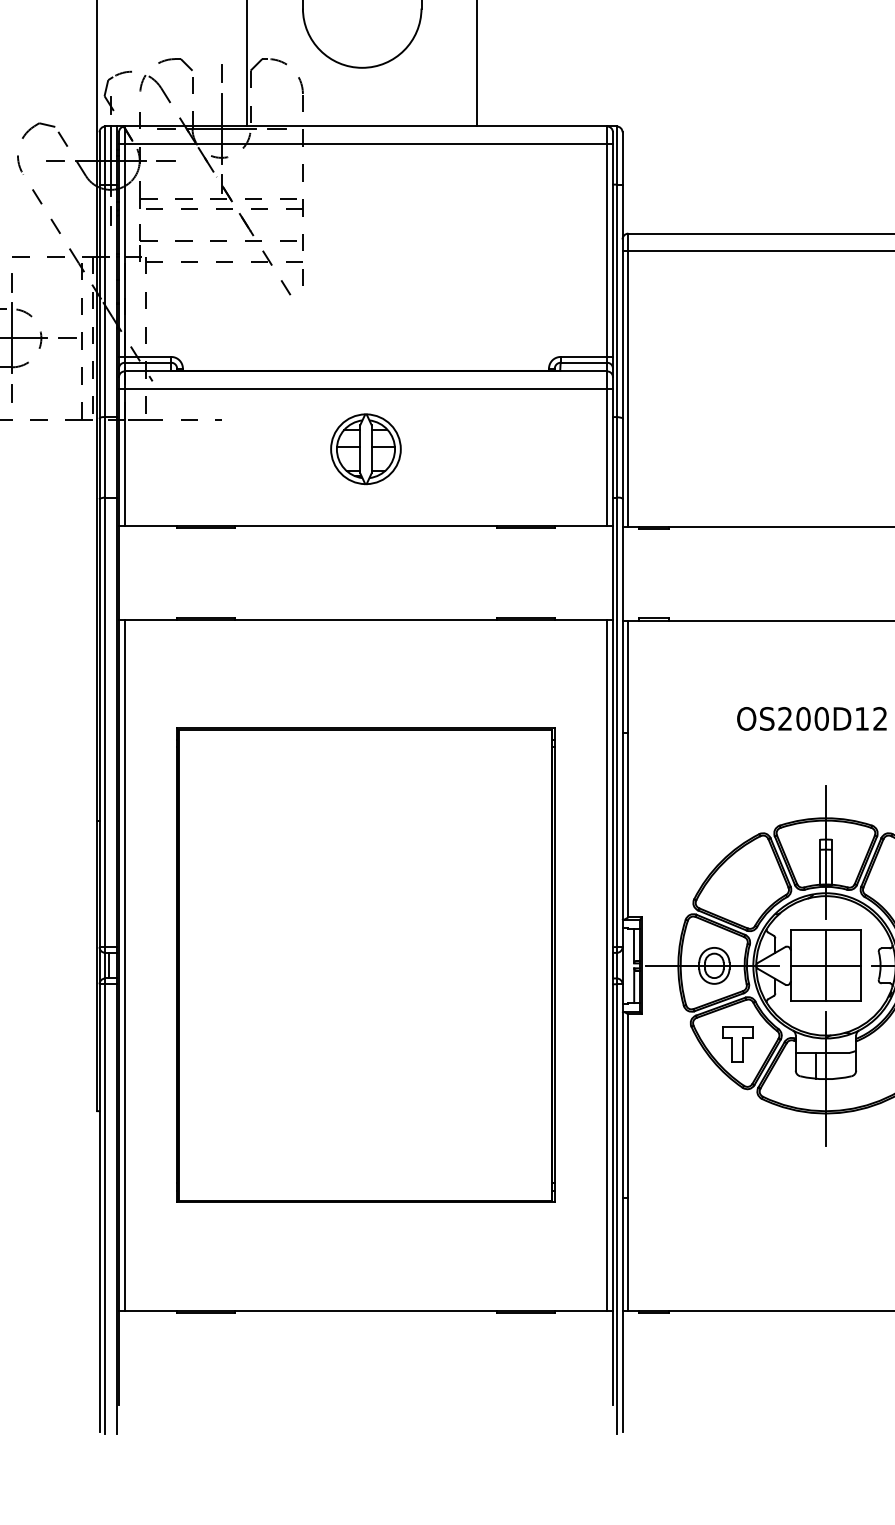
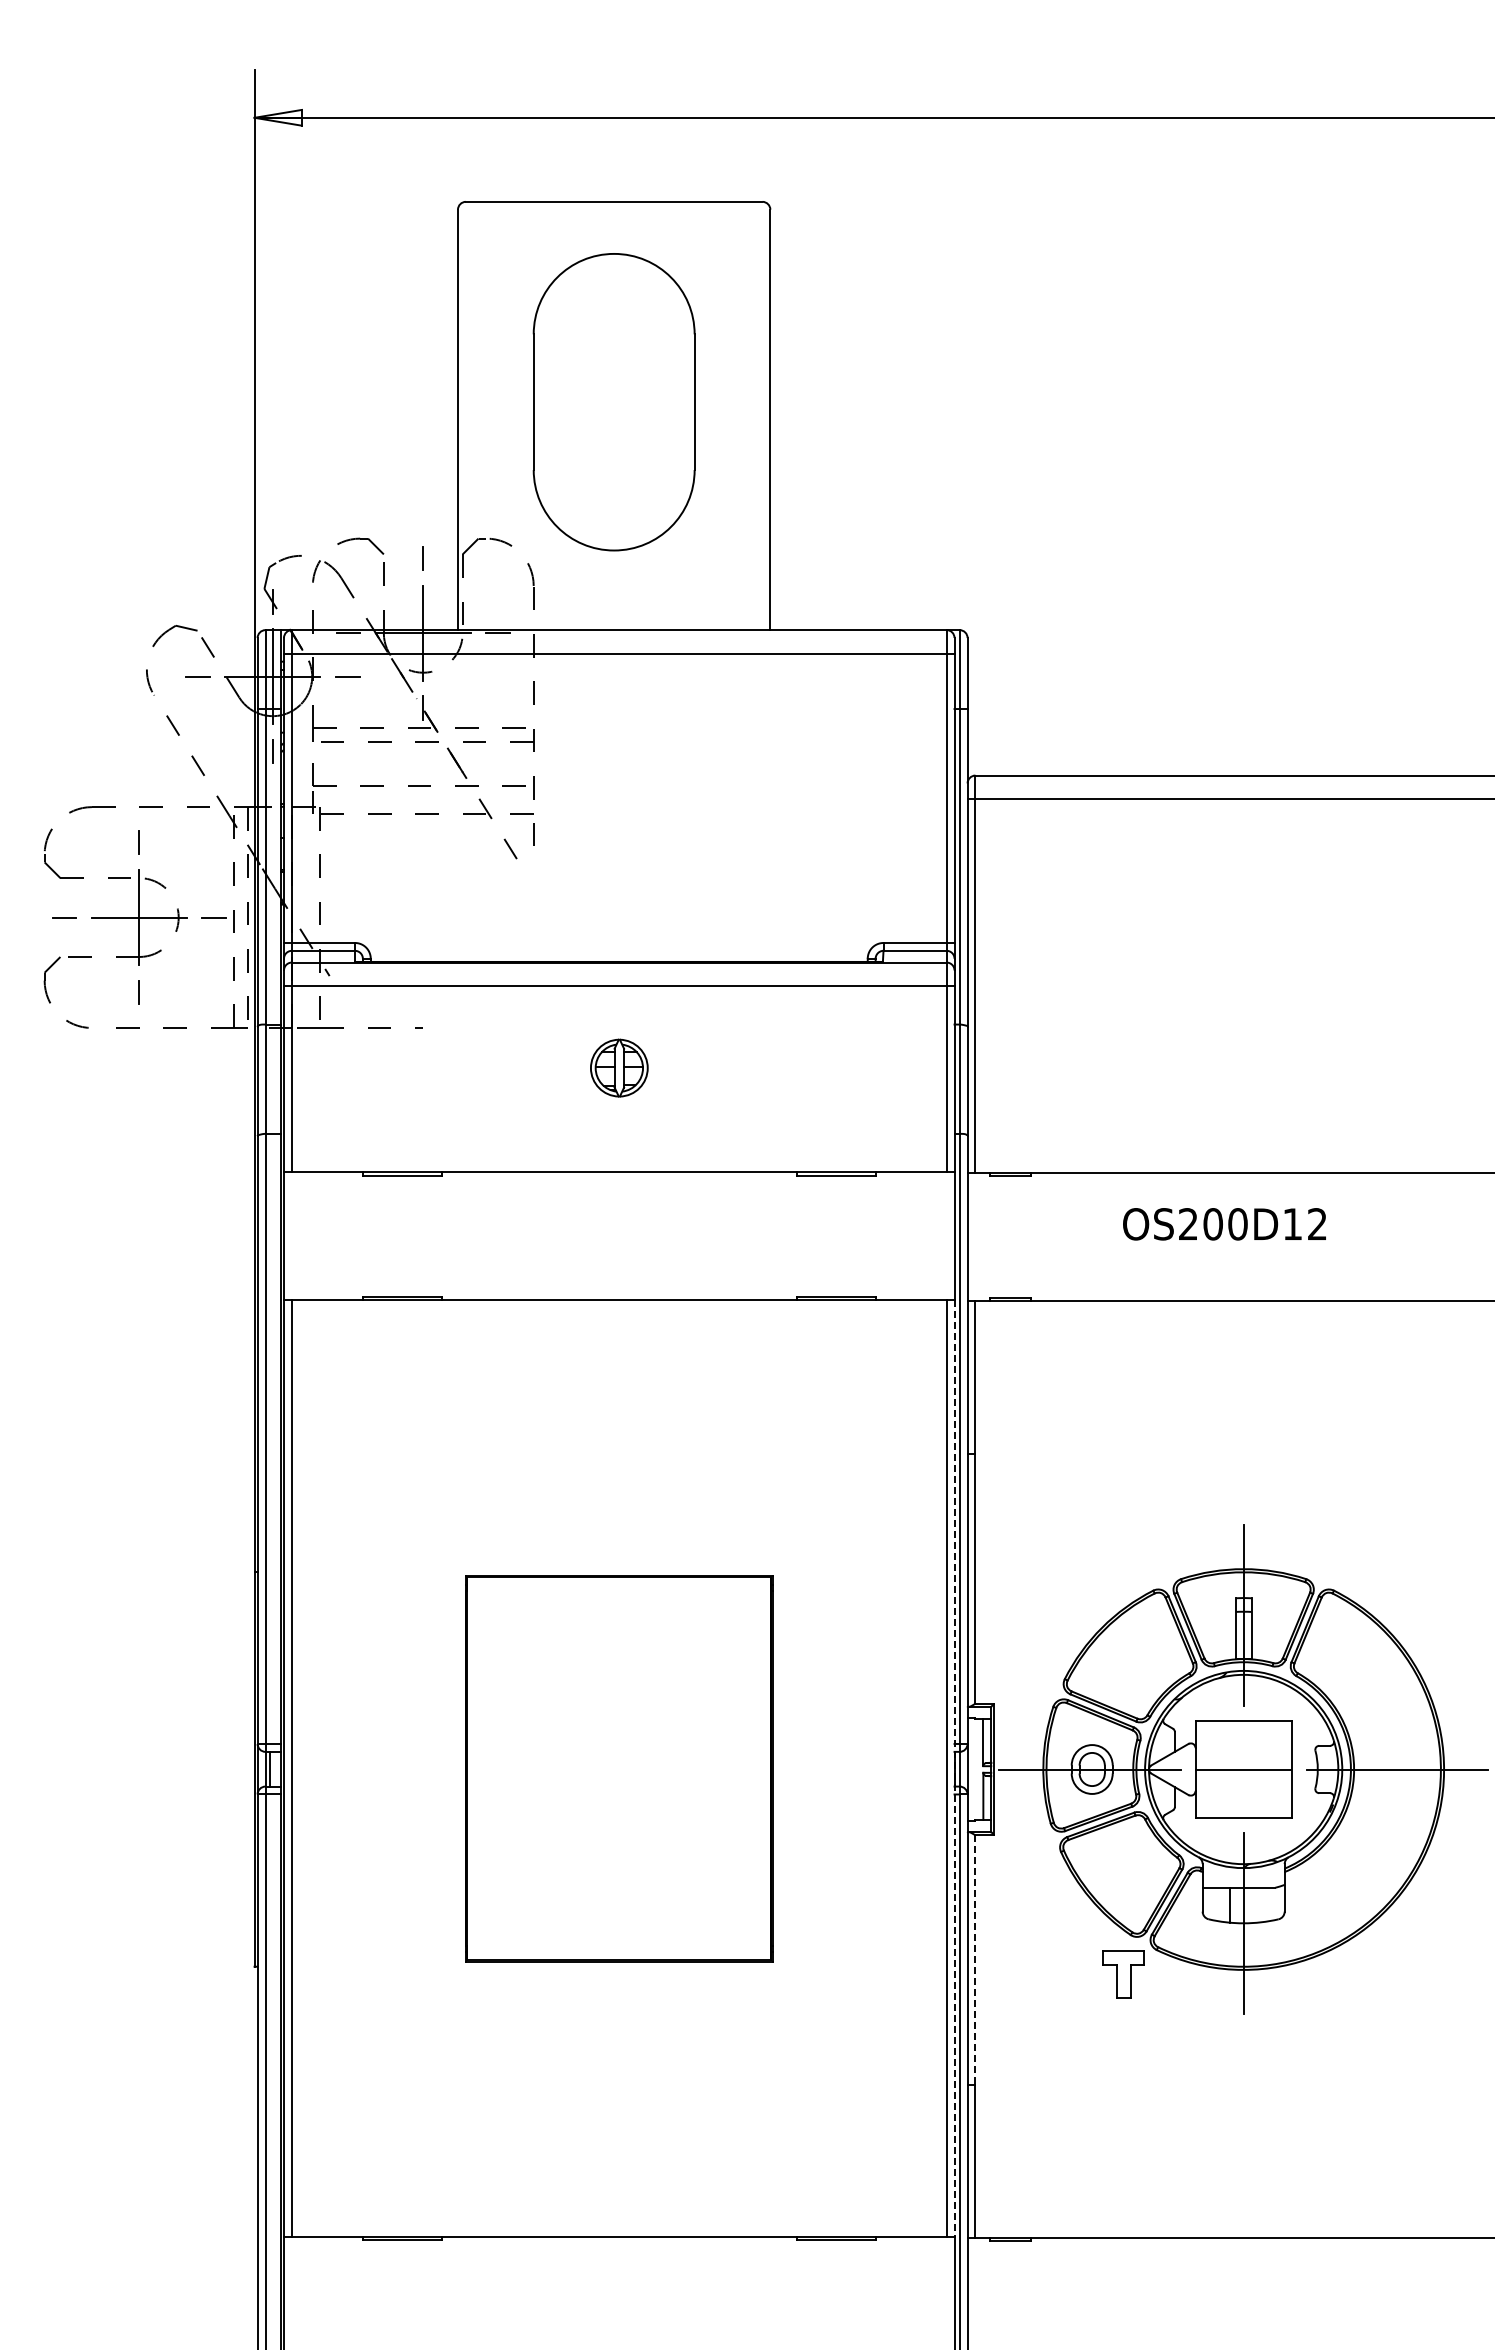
part: (366, 448) -> (619, 1067), size x0.6
text: (811, 719) -> (1224, 1224), moved
part: (366, 965) -> (619, 1768), size x0.6
line: (612, 965) -> (954, 1768), solid -> dashed
line: (825, 965) -> (1243, 1769), removed
part: (737, 1044) -> (1123, 1974), moved
line: (628, 1106) -> (975, 1960), solid -> dashed

